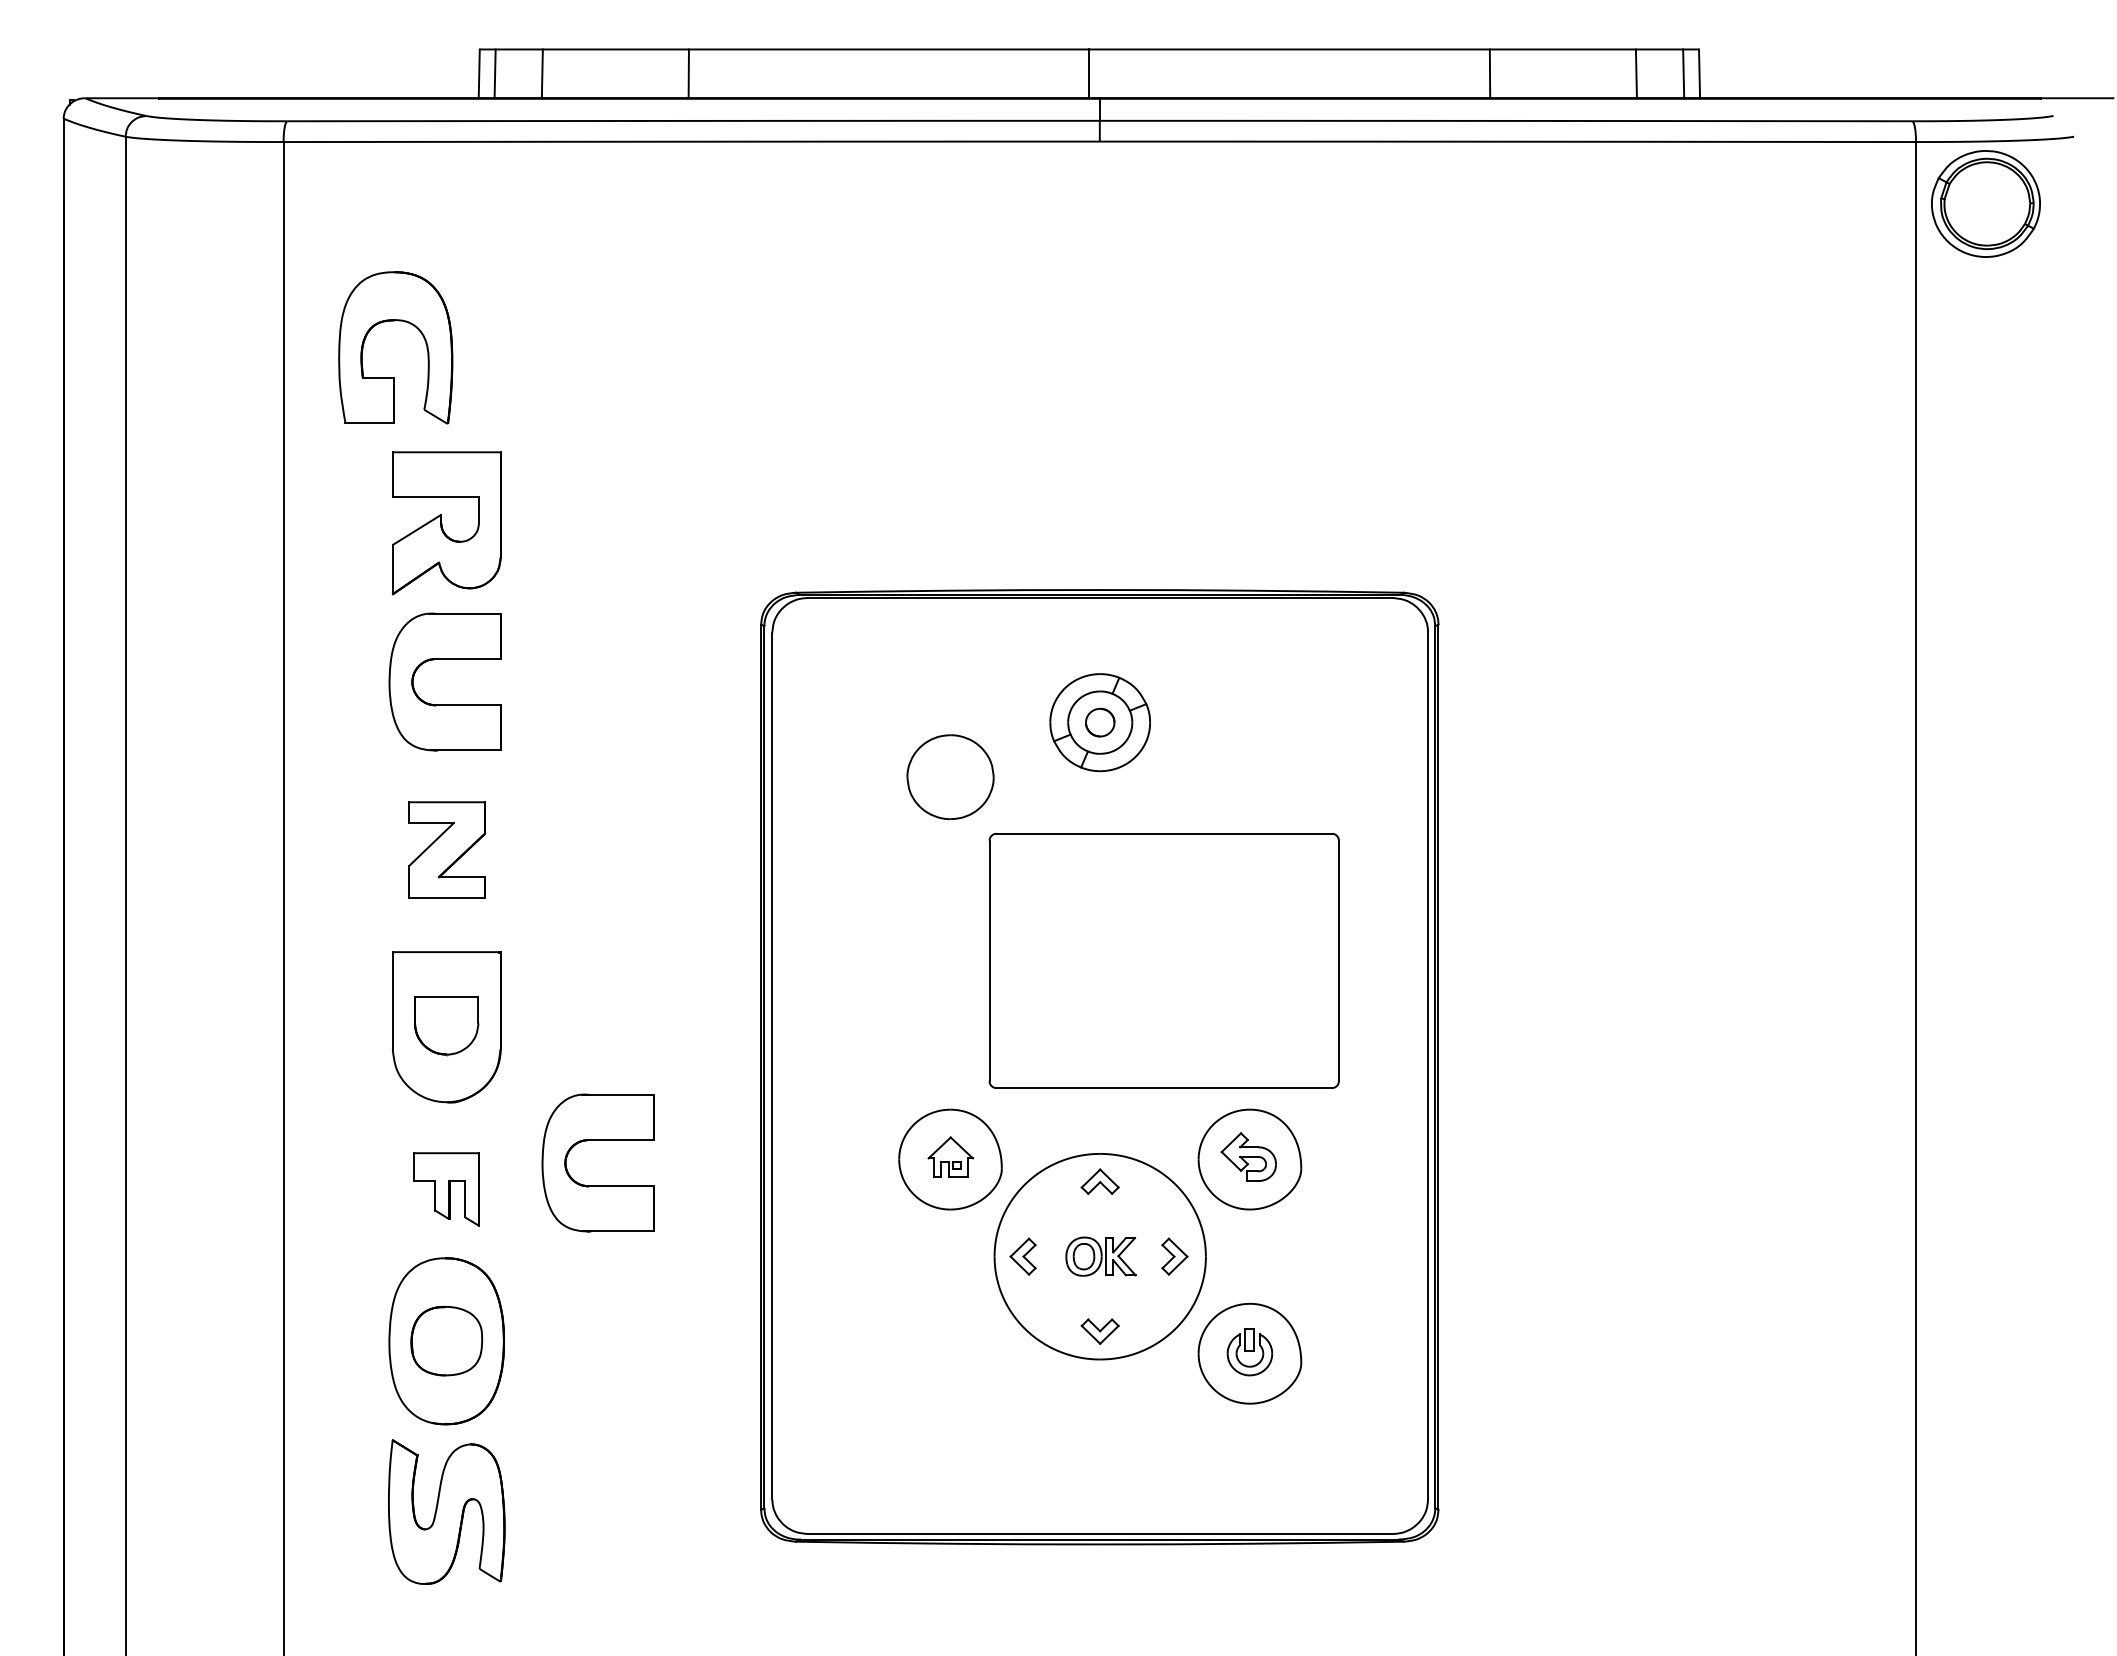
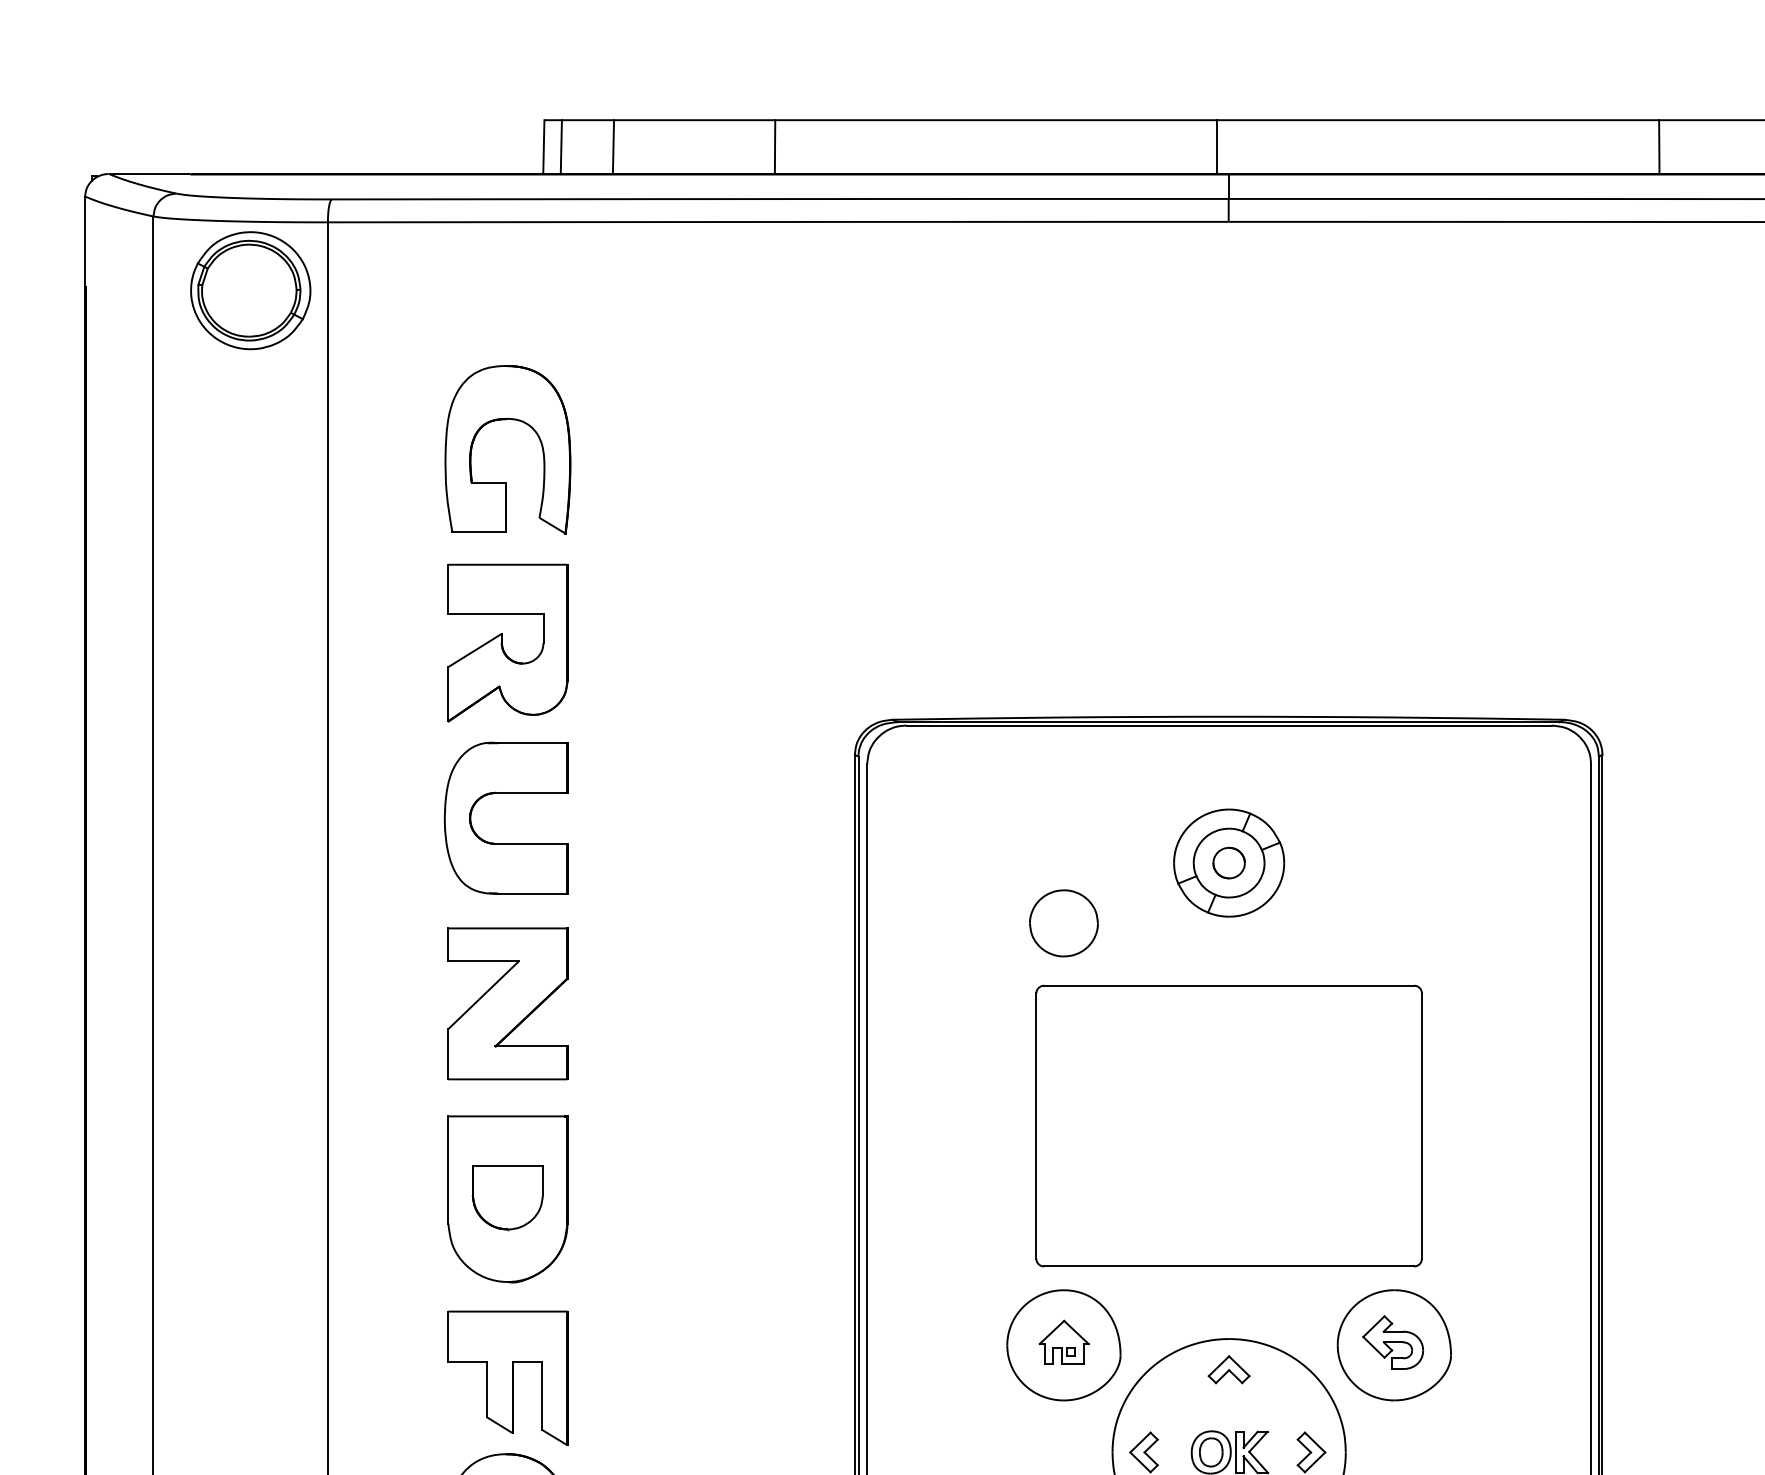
part: (213, 203) -> (250, 290), added
part: (394, 321) -> (506, 420), moved
part: (950, 777) -> (1063, 923), size x0.71
part: (446, 849) -> (507, 1003), size x1.43
part: (1163, 960) -> (1228, 1125), moved
part: (597, 1140) -> (674, 1324), removed
part: (446, 1189) -> (507, 1378), size x1.67

